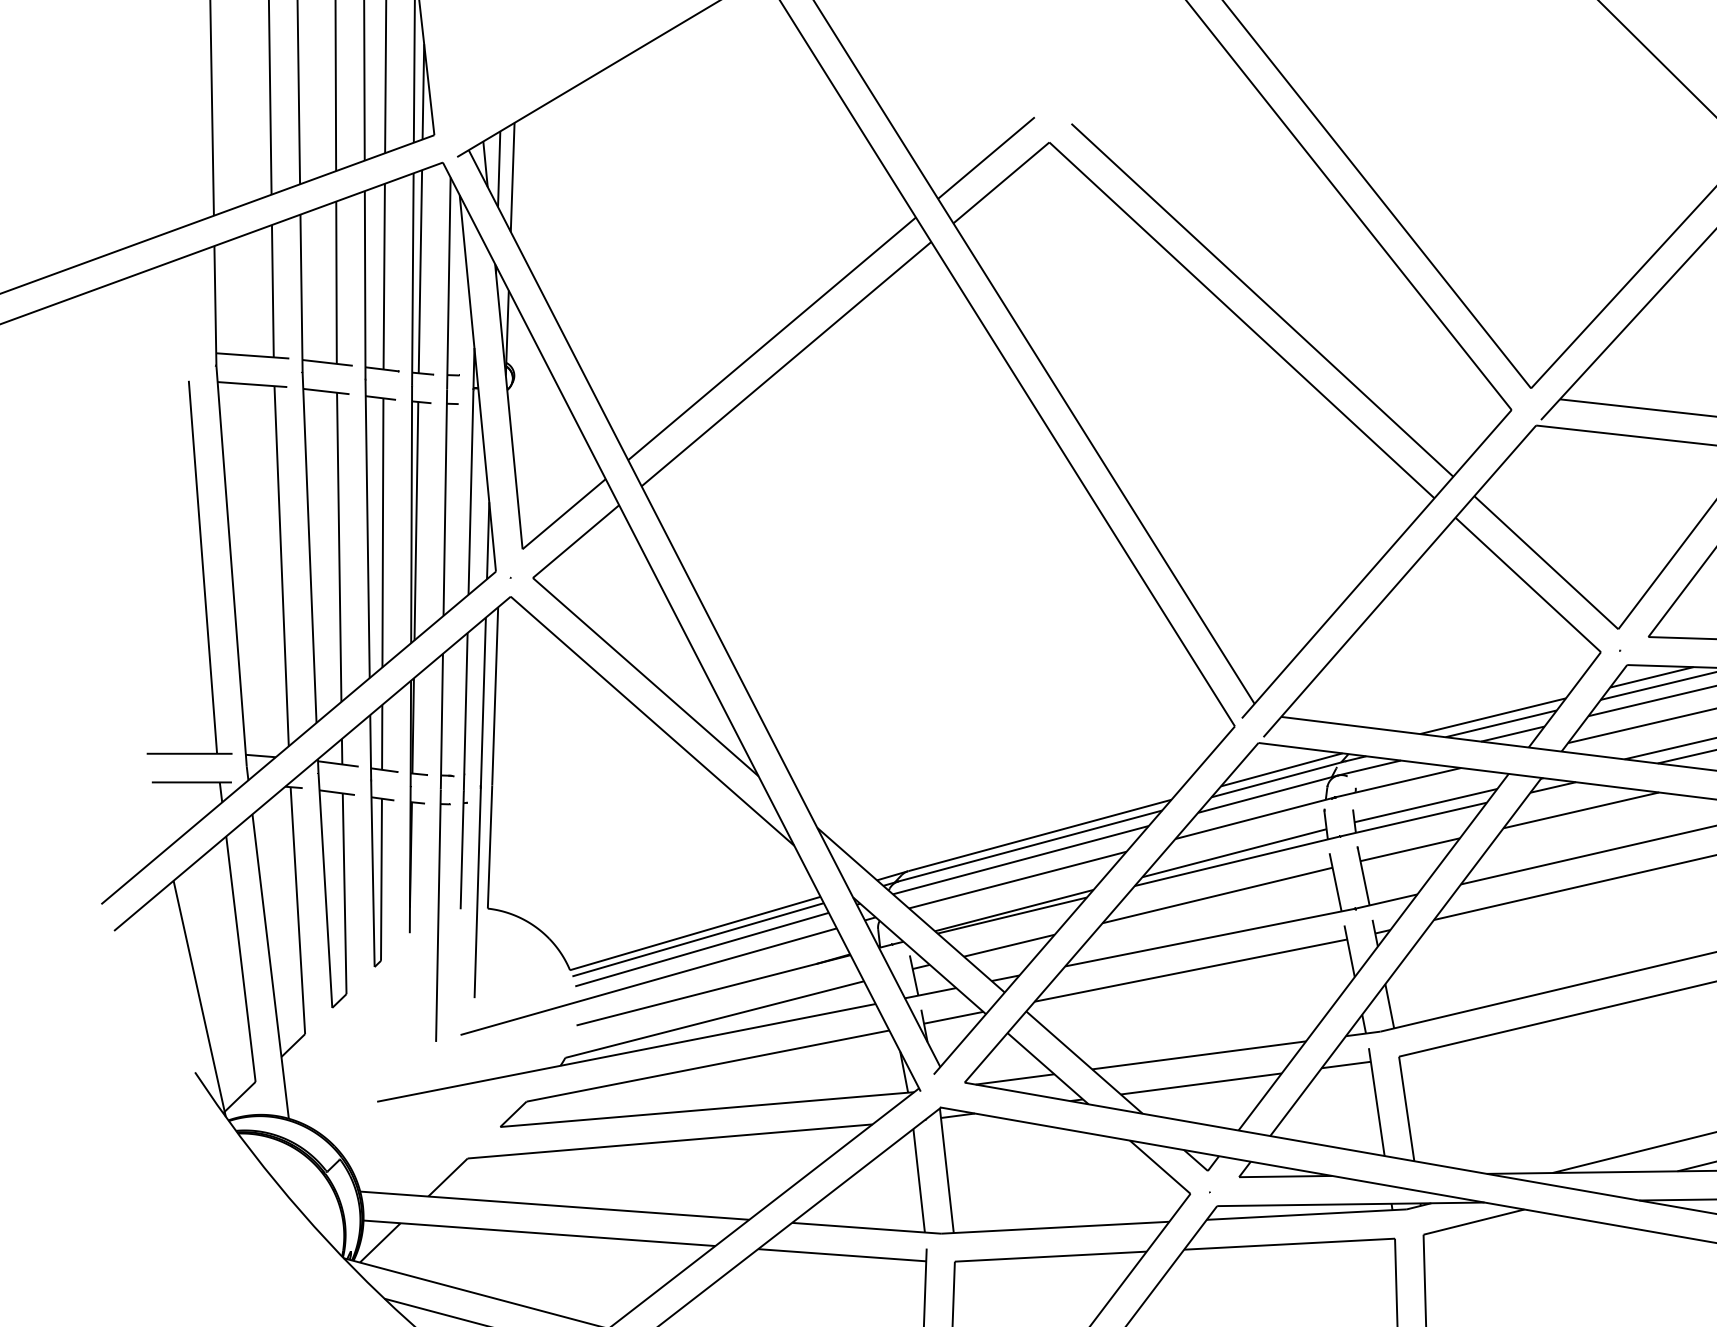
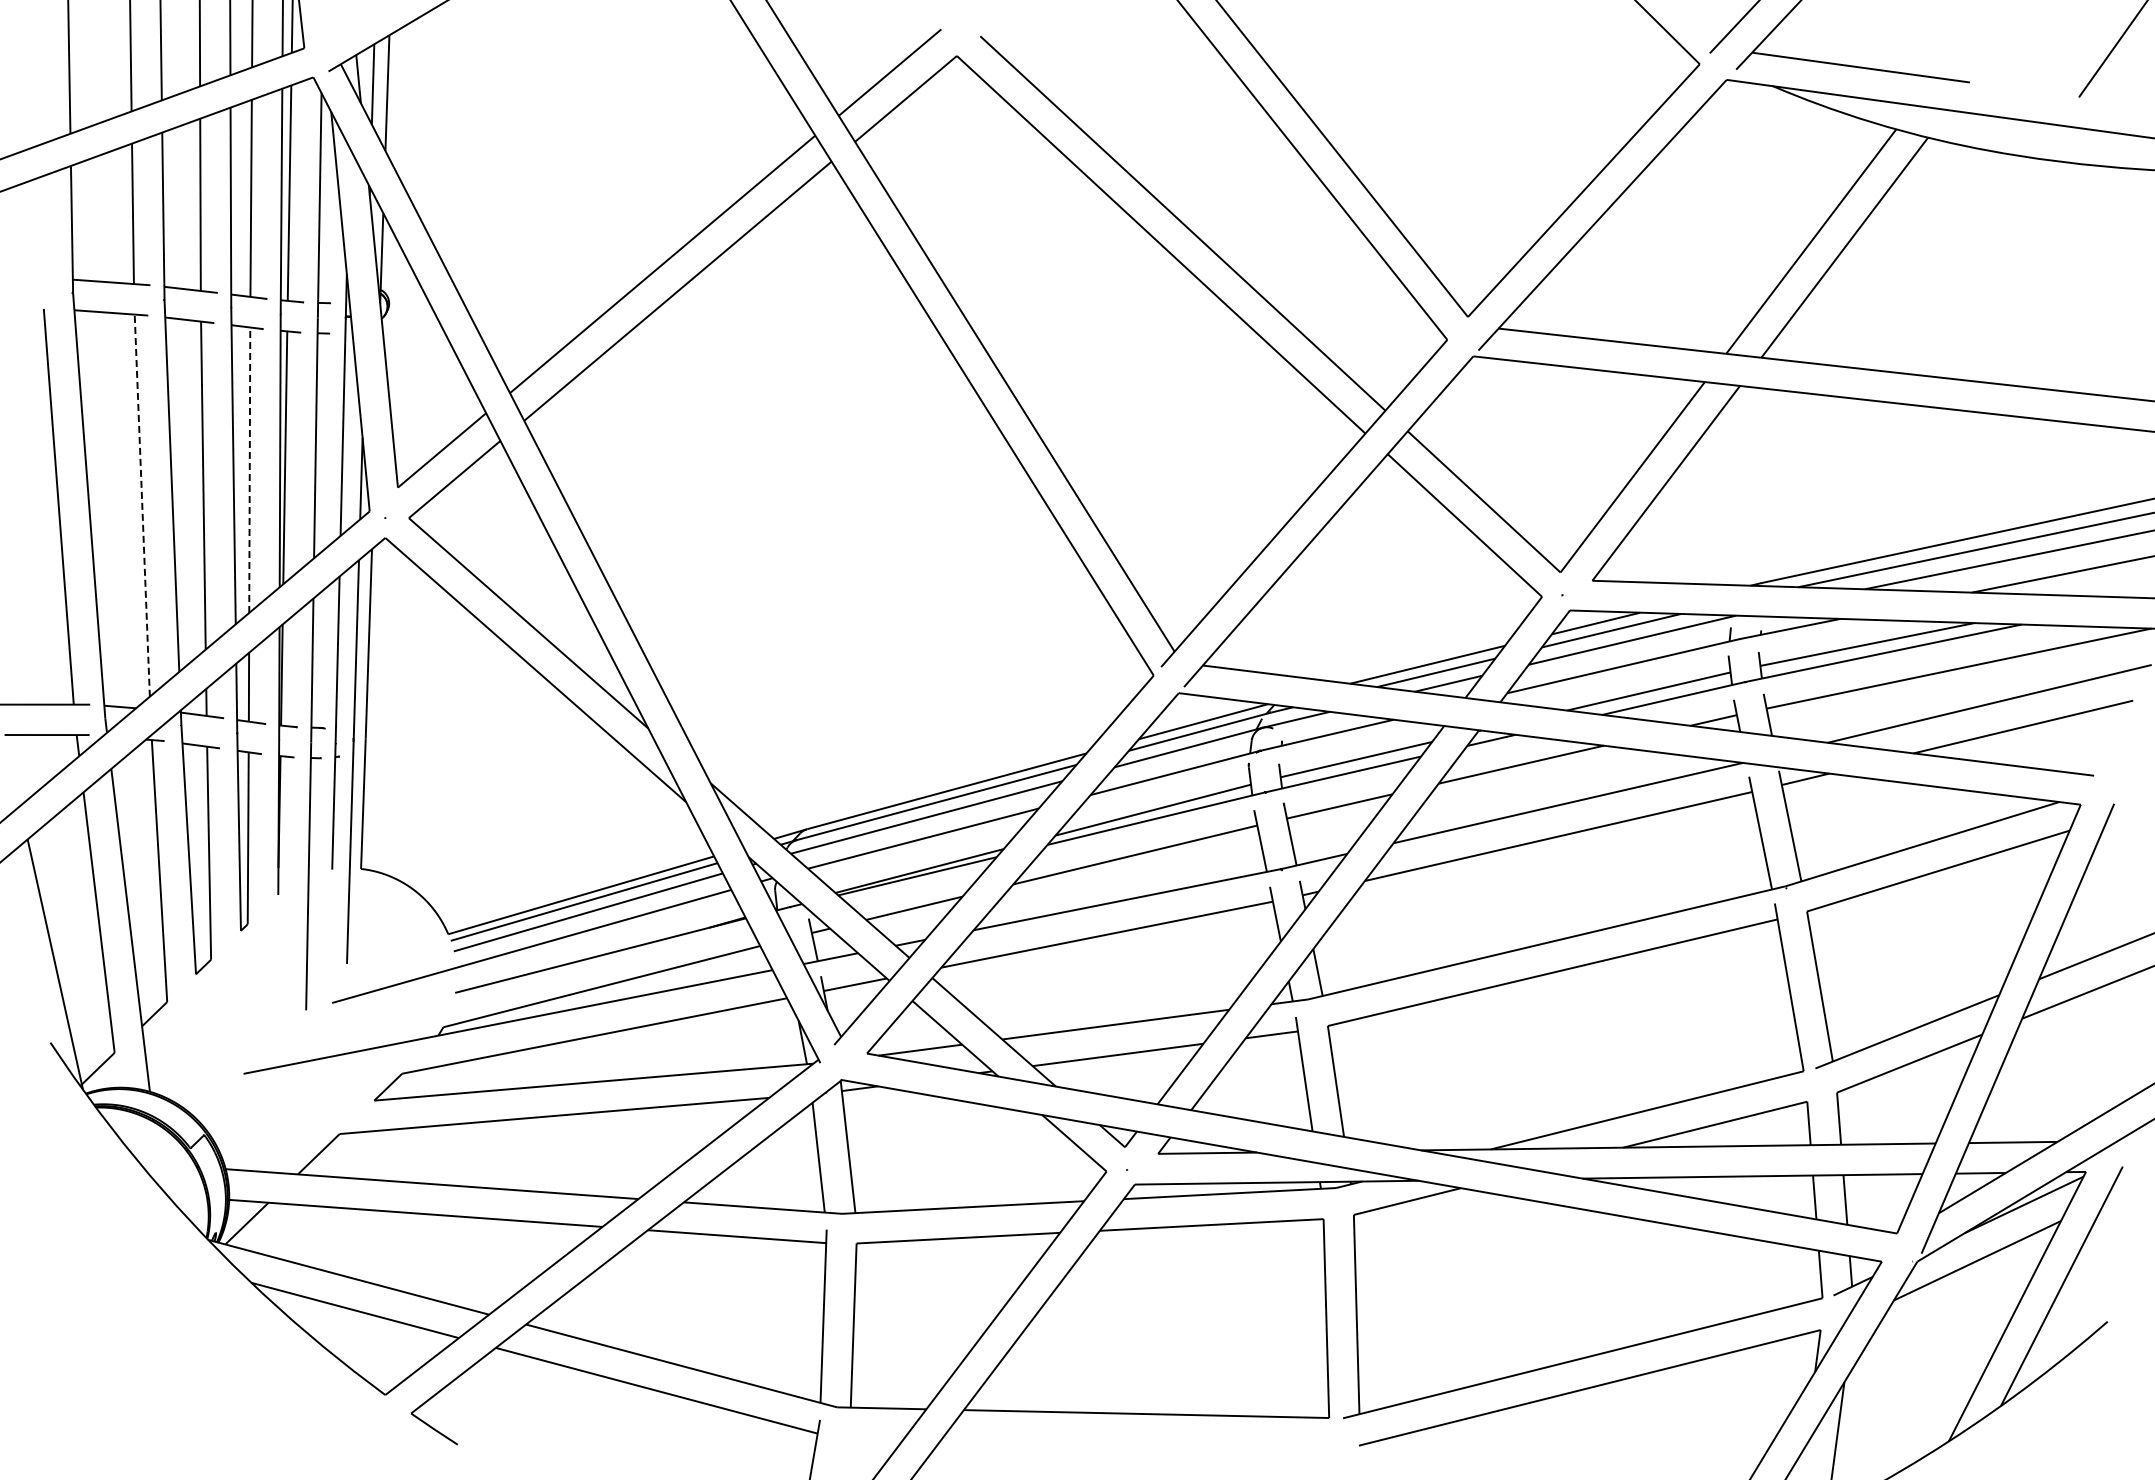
line: (382, 533) -> (249, 470), solid -> dashed
line: (281, 566) -> (142, 505), solid -> dashed

